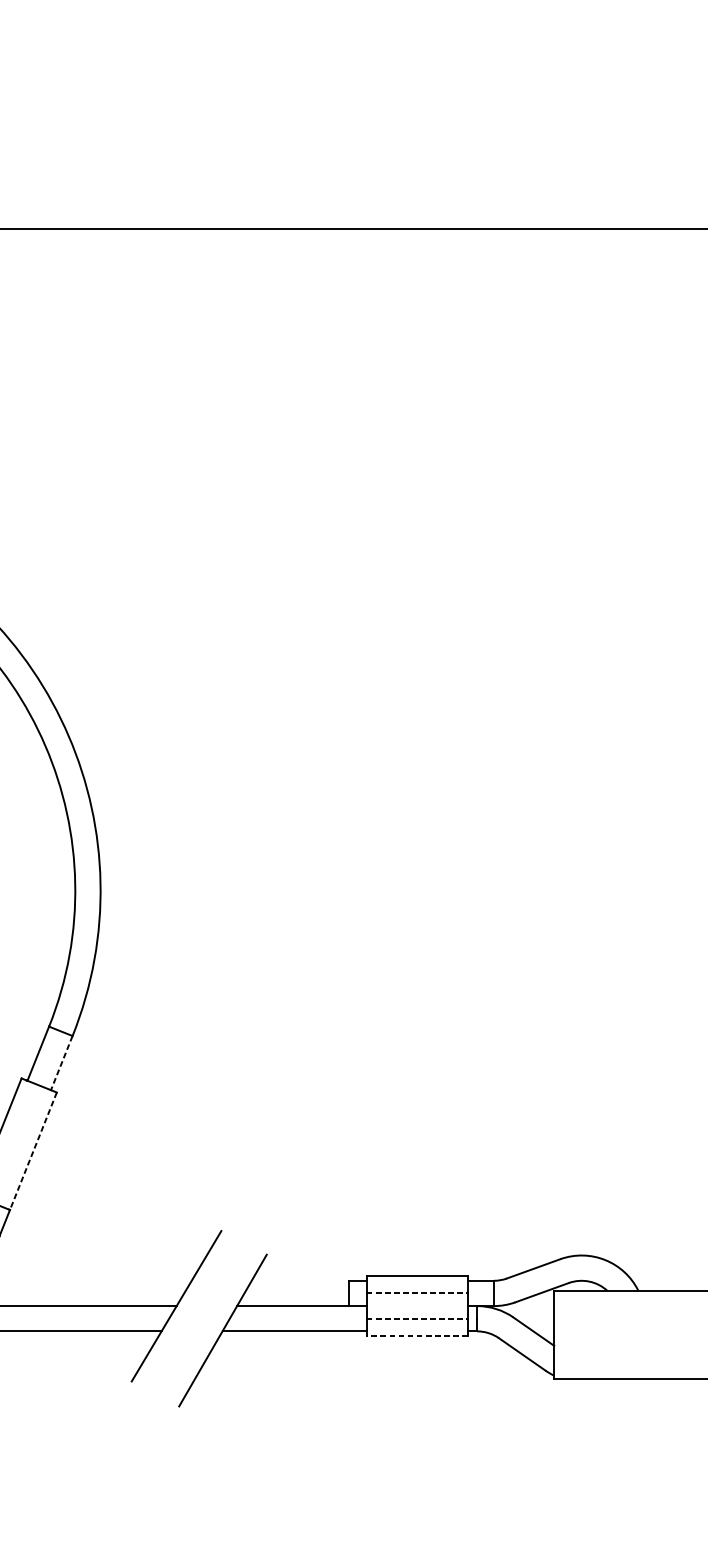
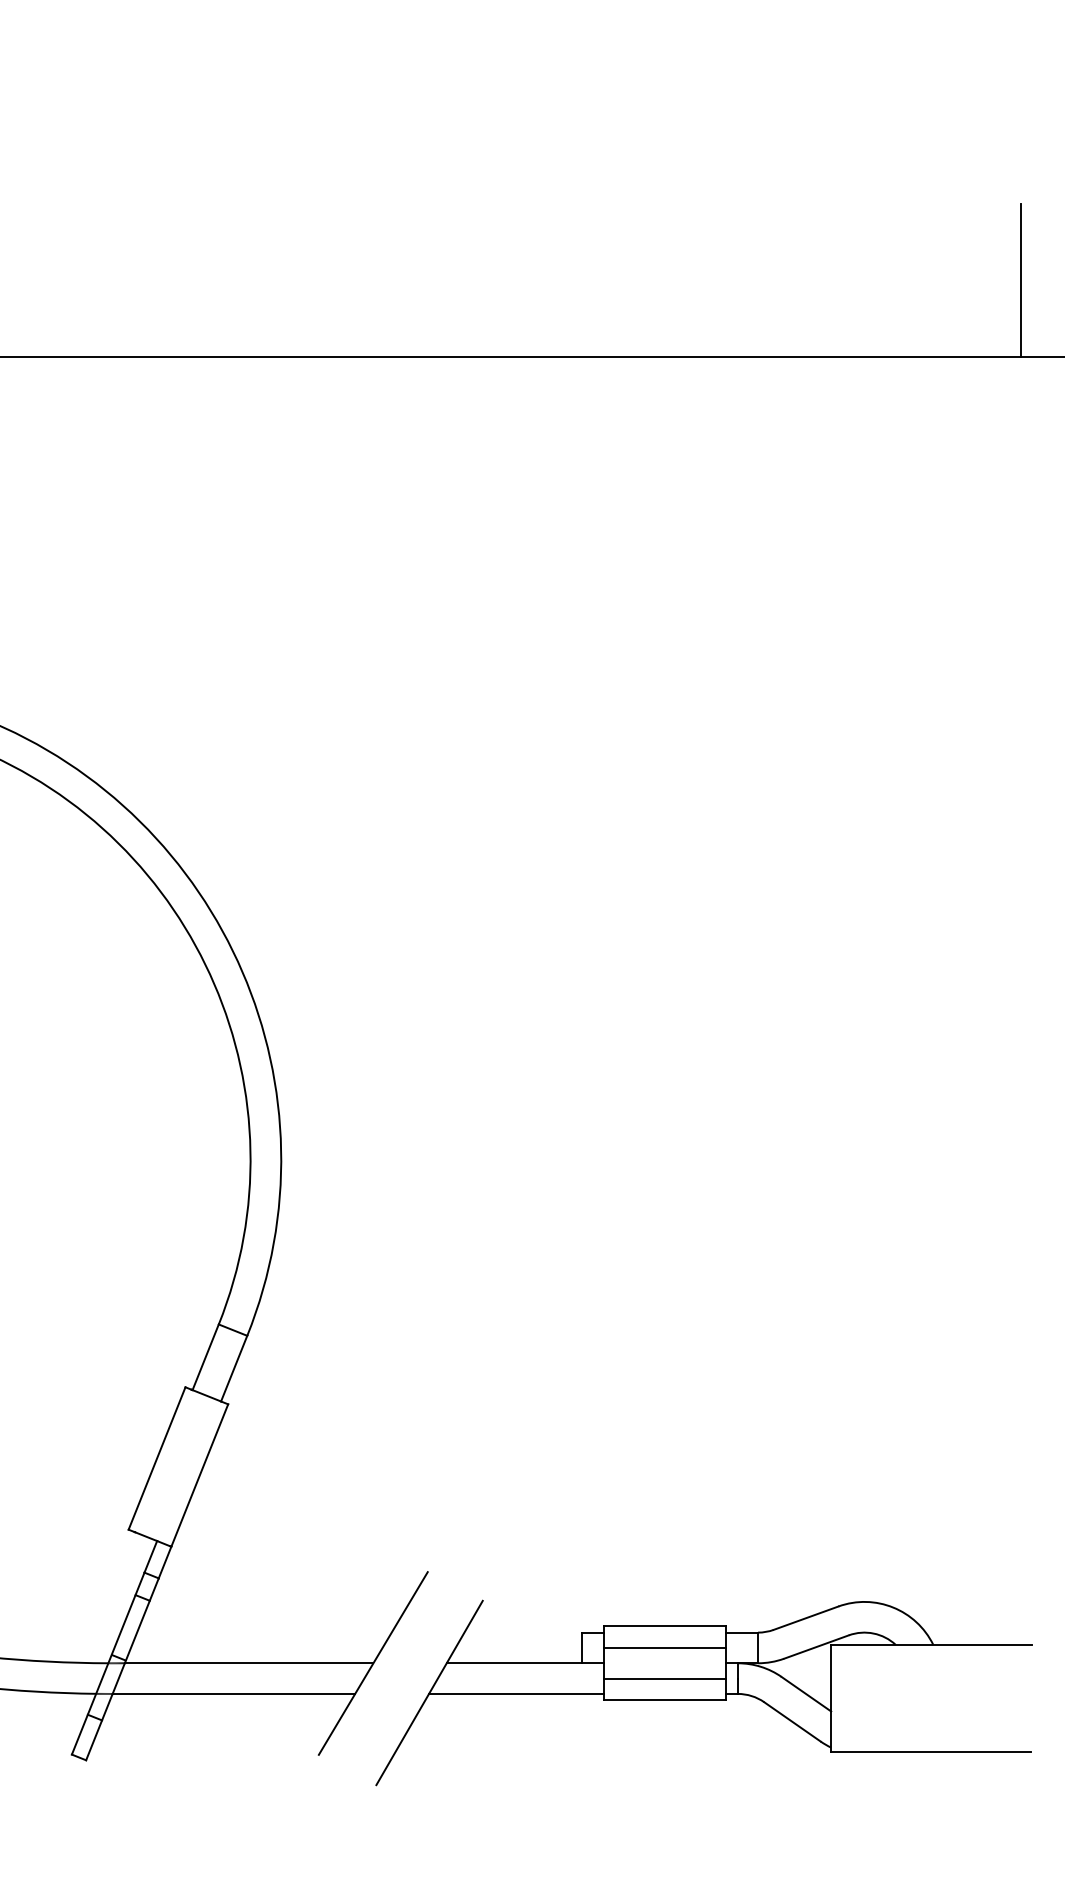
line: (62, 1063) -> (234, 1369), dashed -> solid
line: (33, 1151) -> (199, 1475), dashed -> solid
line: (417, 1293) -> (665, 1647), dashed -> solid
line: (417, 1318) -> (665, 1678), dashed -> solid
line: (416, 1336) -> (664, 1700), dashed -> solid

